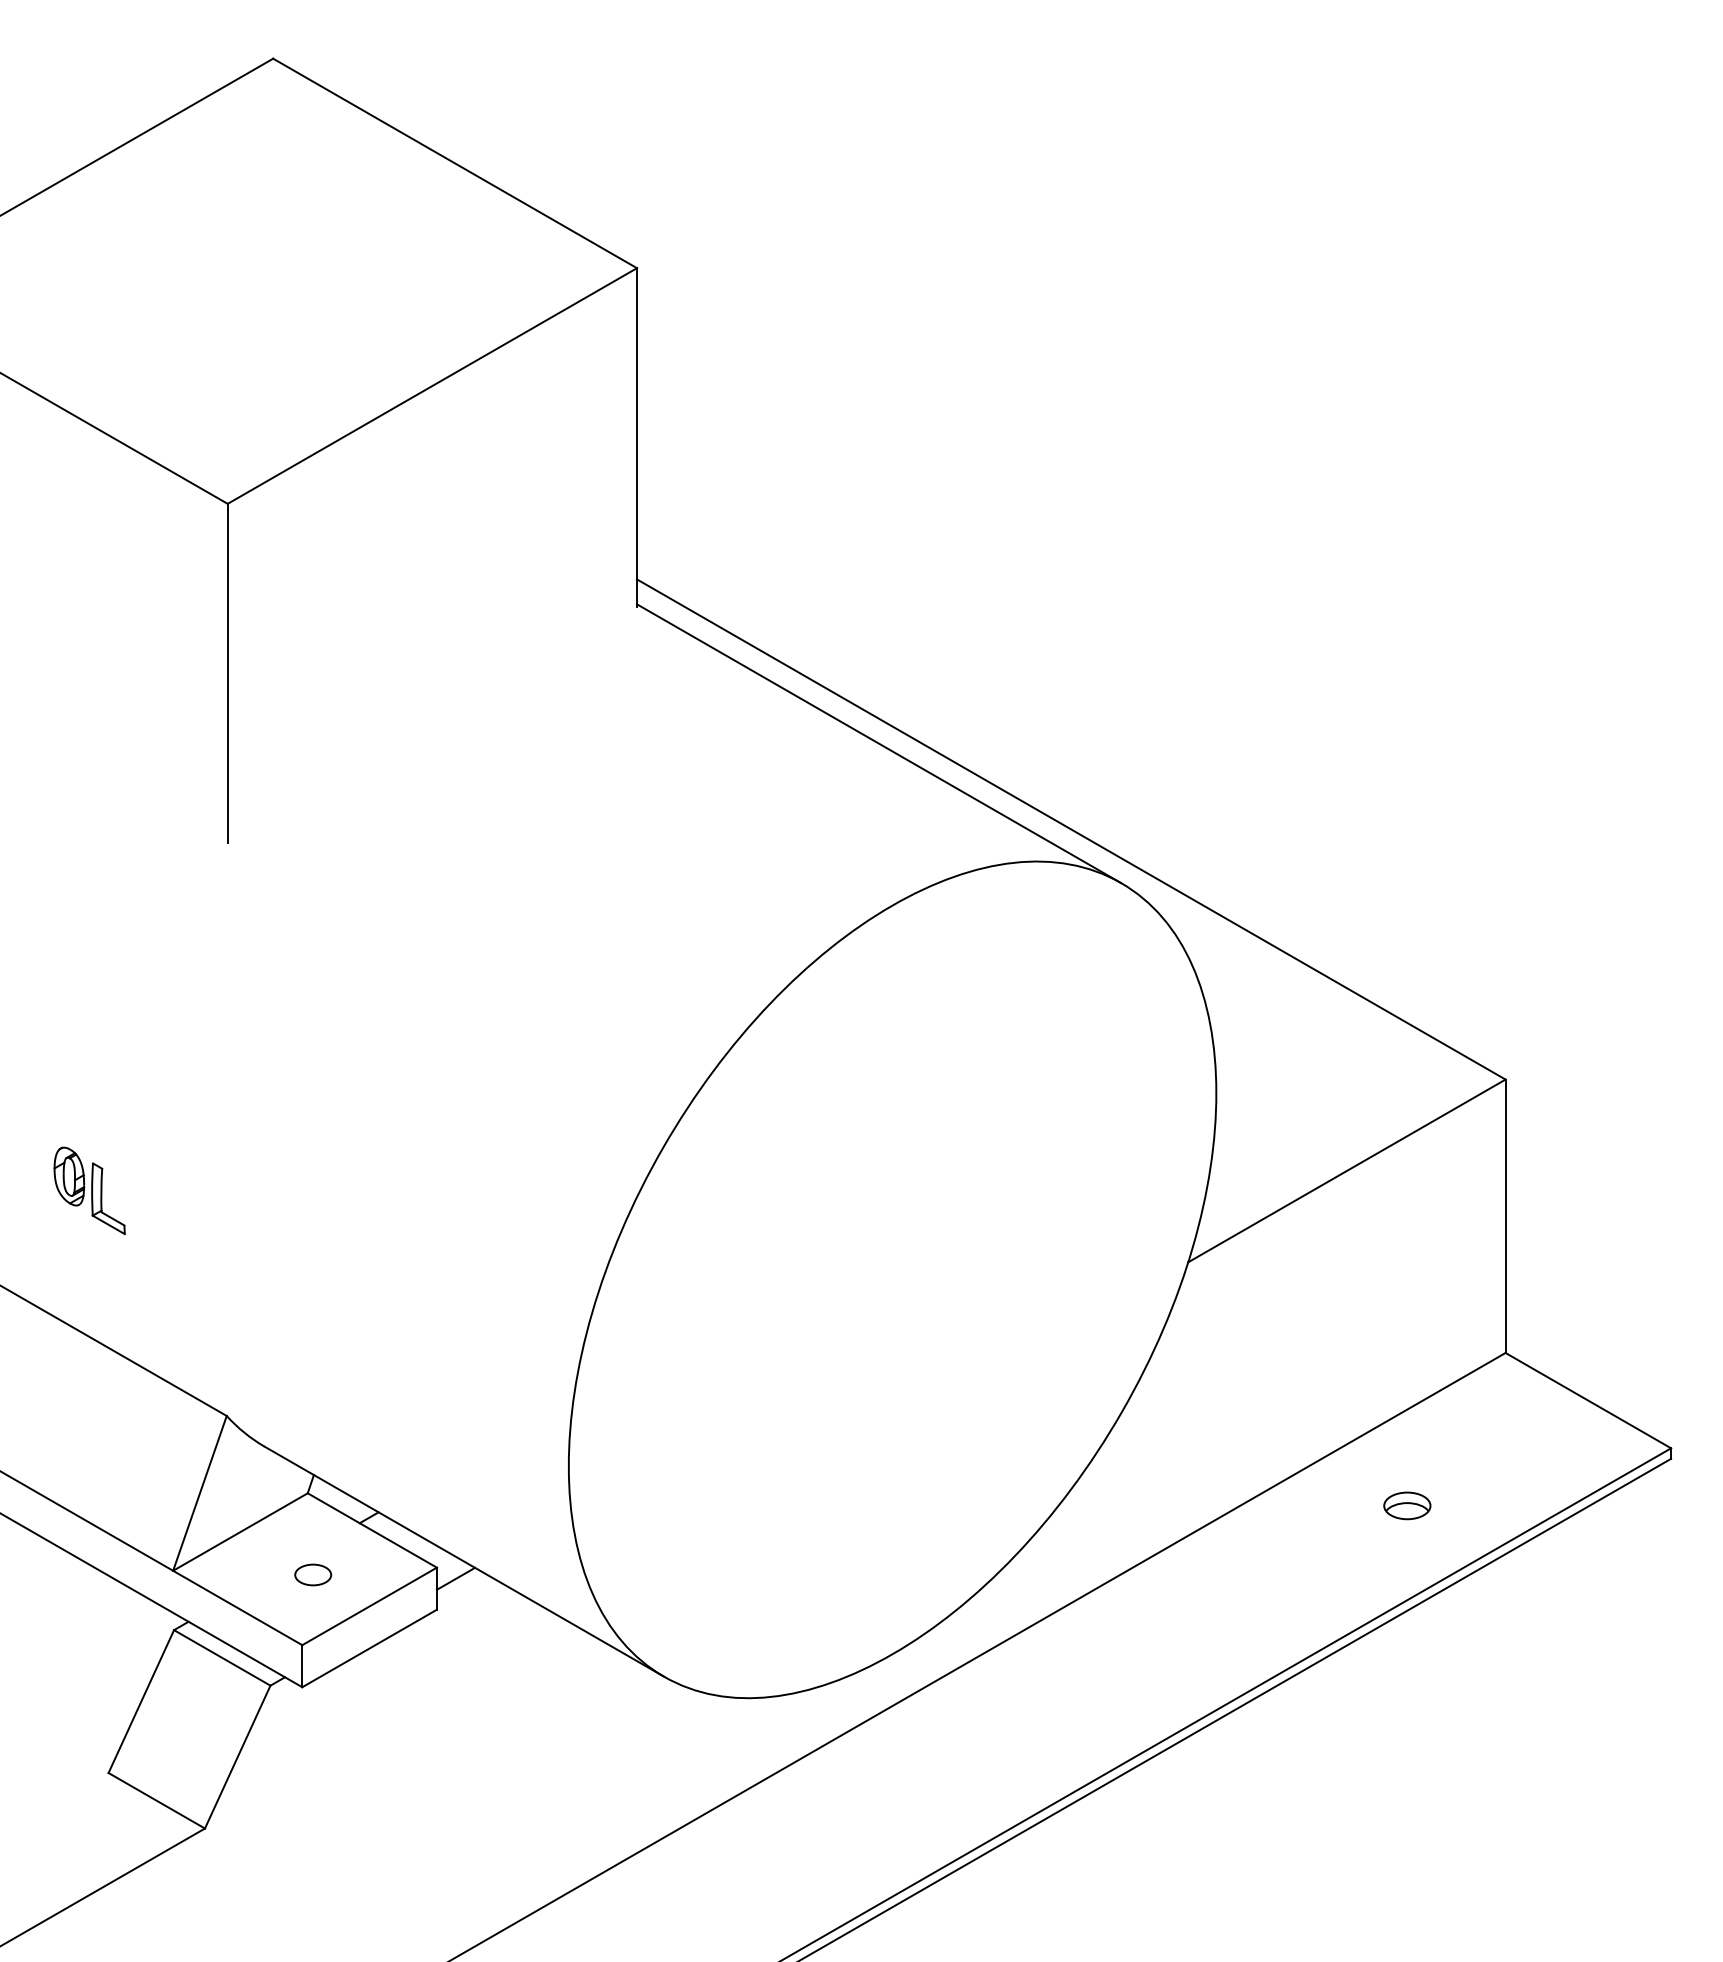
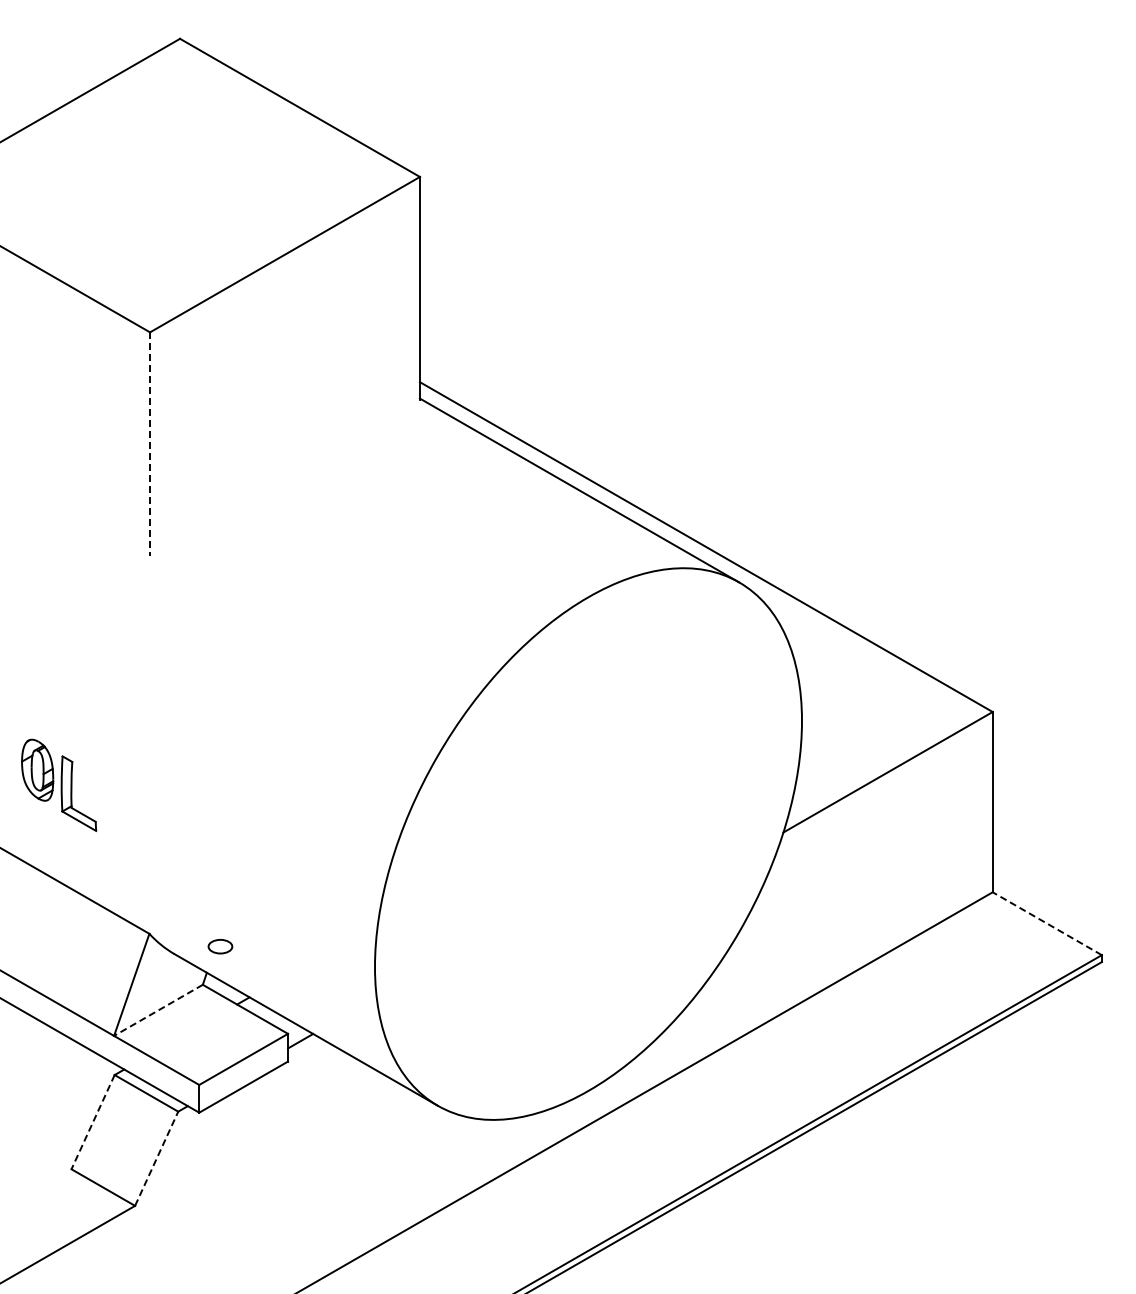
line: (228, 673) -> (150, 444), solid -> dashed
part: (88, 1191) -> (58, 785), size x1.6
line: (1588, 1400) -> (1047, 923), solid -> dashed
part: (1406, 1504) -> (927, 992), removed
line: (240, 1532) -> (158, 1010), solid -> dashed
part: (313, 1574) -> (220, 946), moved
line: (141, 1702) -> (93, 1122), solid -> dashed
line: (237, 1756) -> (156, 1158), solid -> dashed

